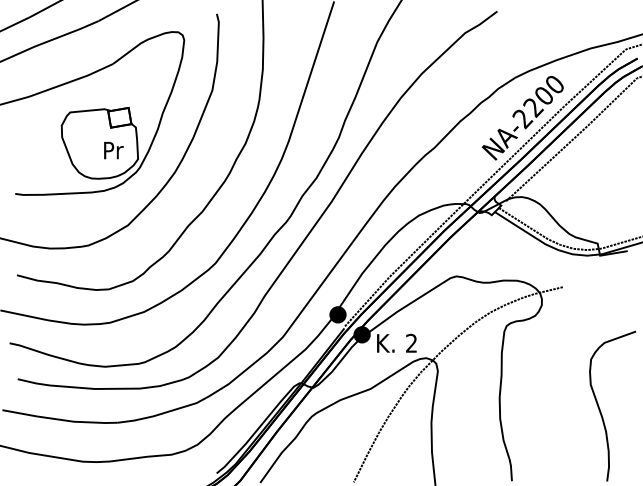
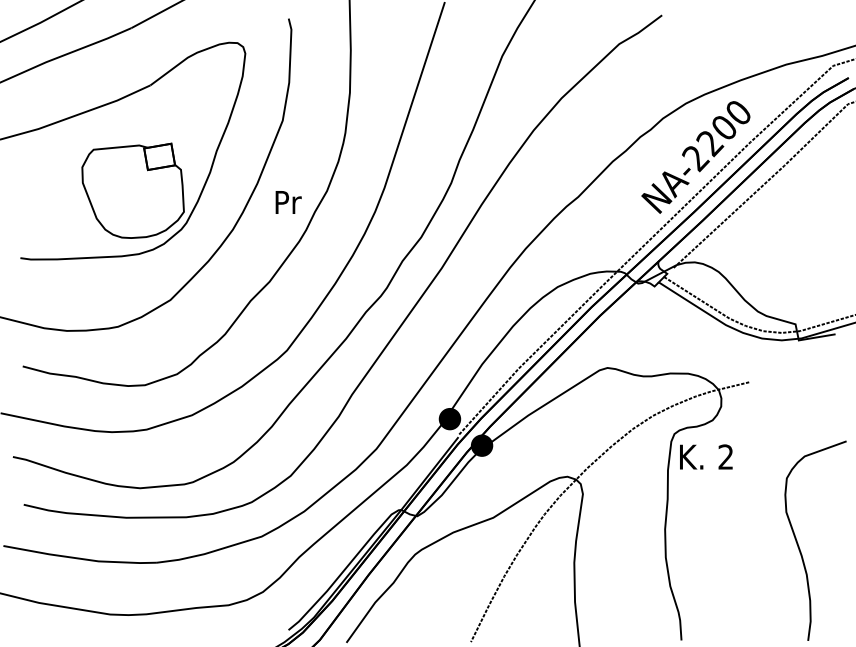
text: (113, 150) -> (288, 202), moved
text: (397, 342) -> (706, 456), moved

